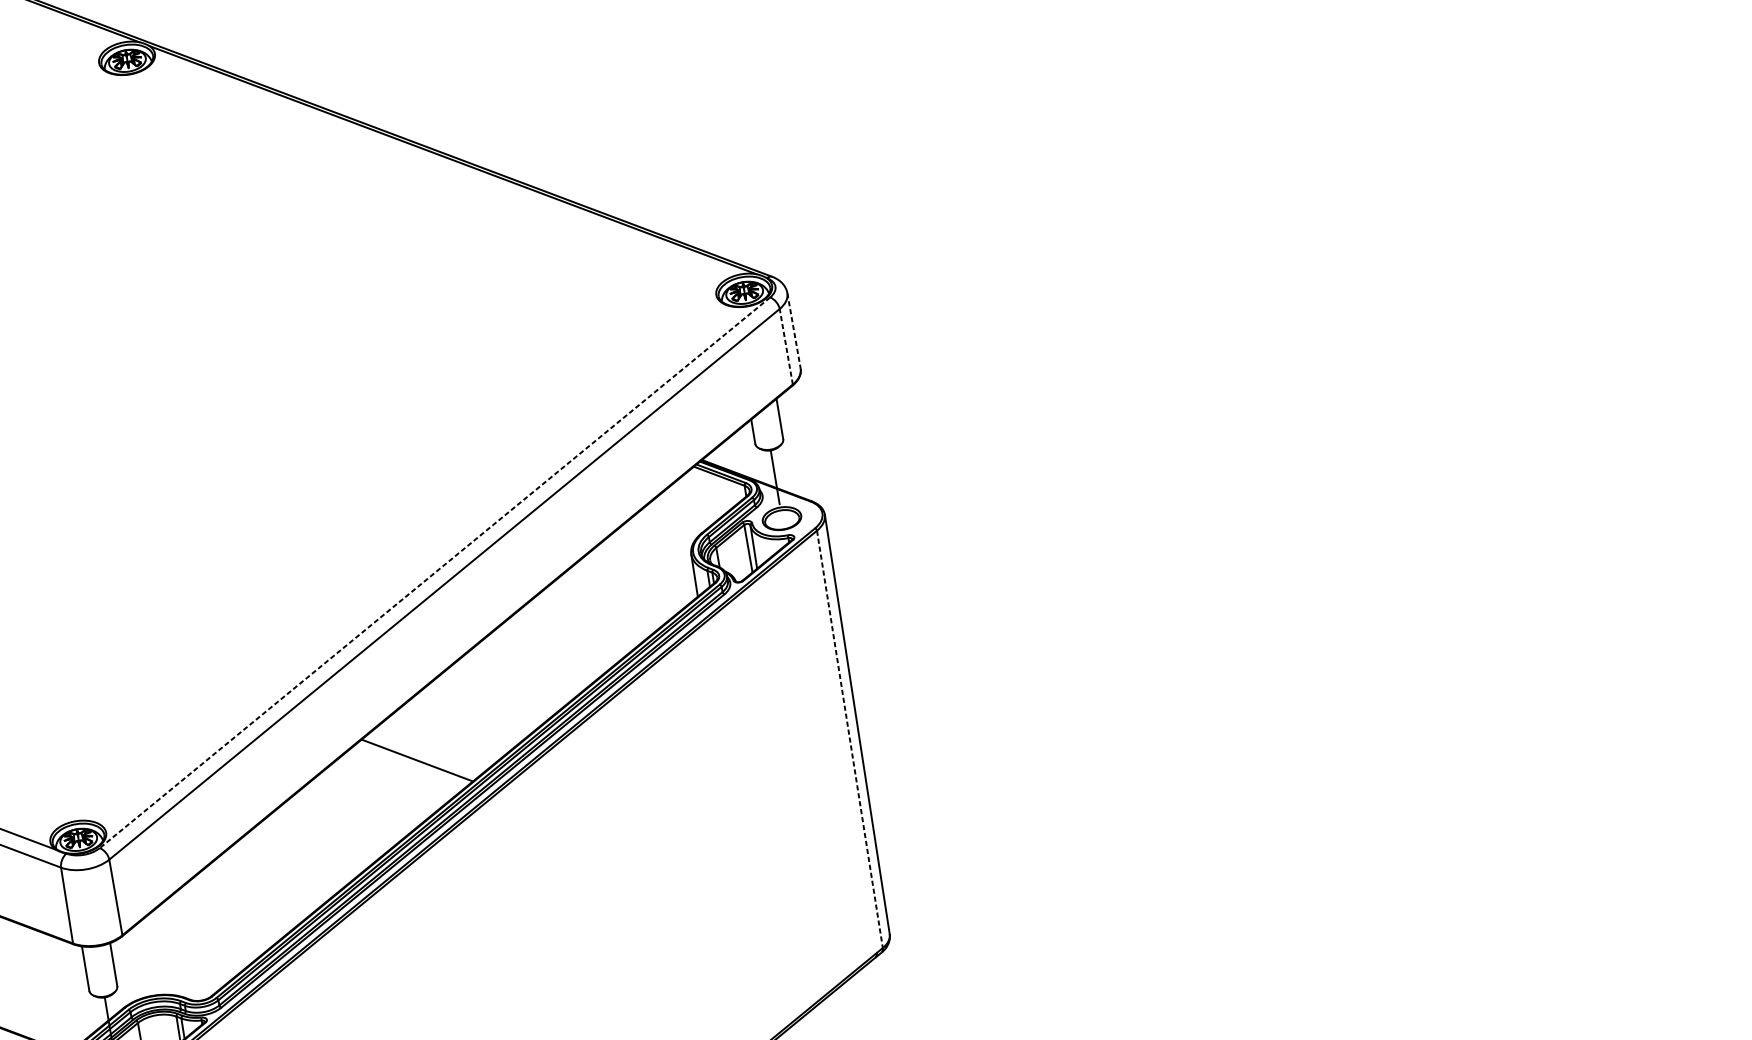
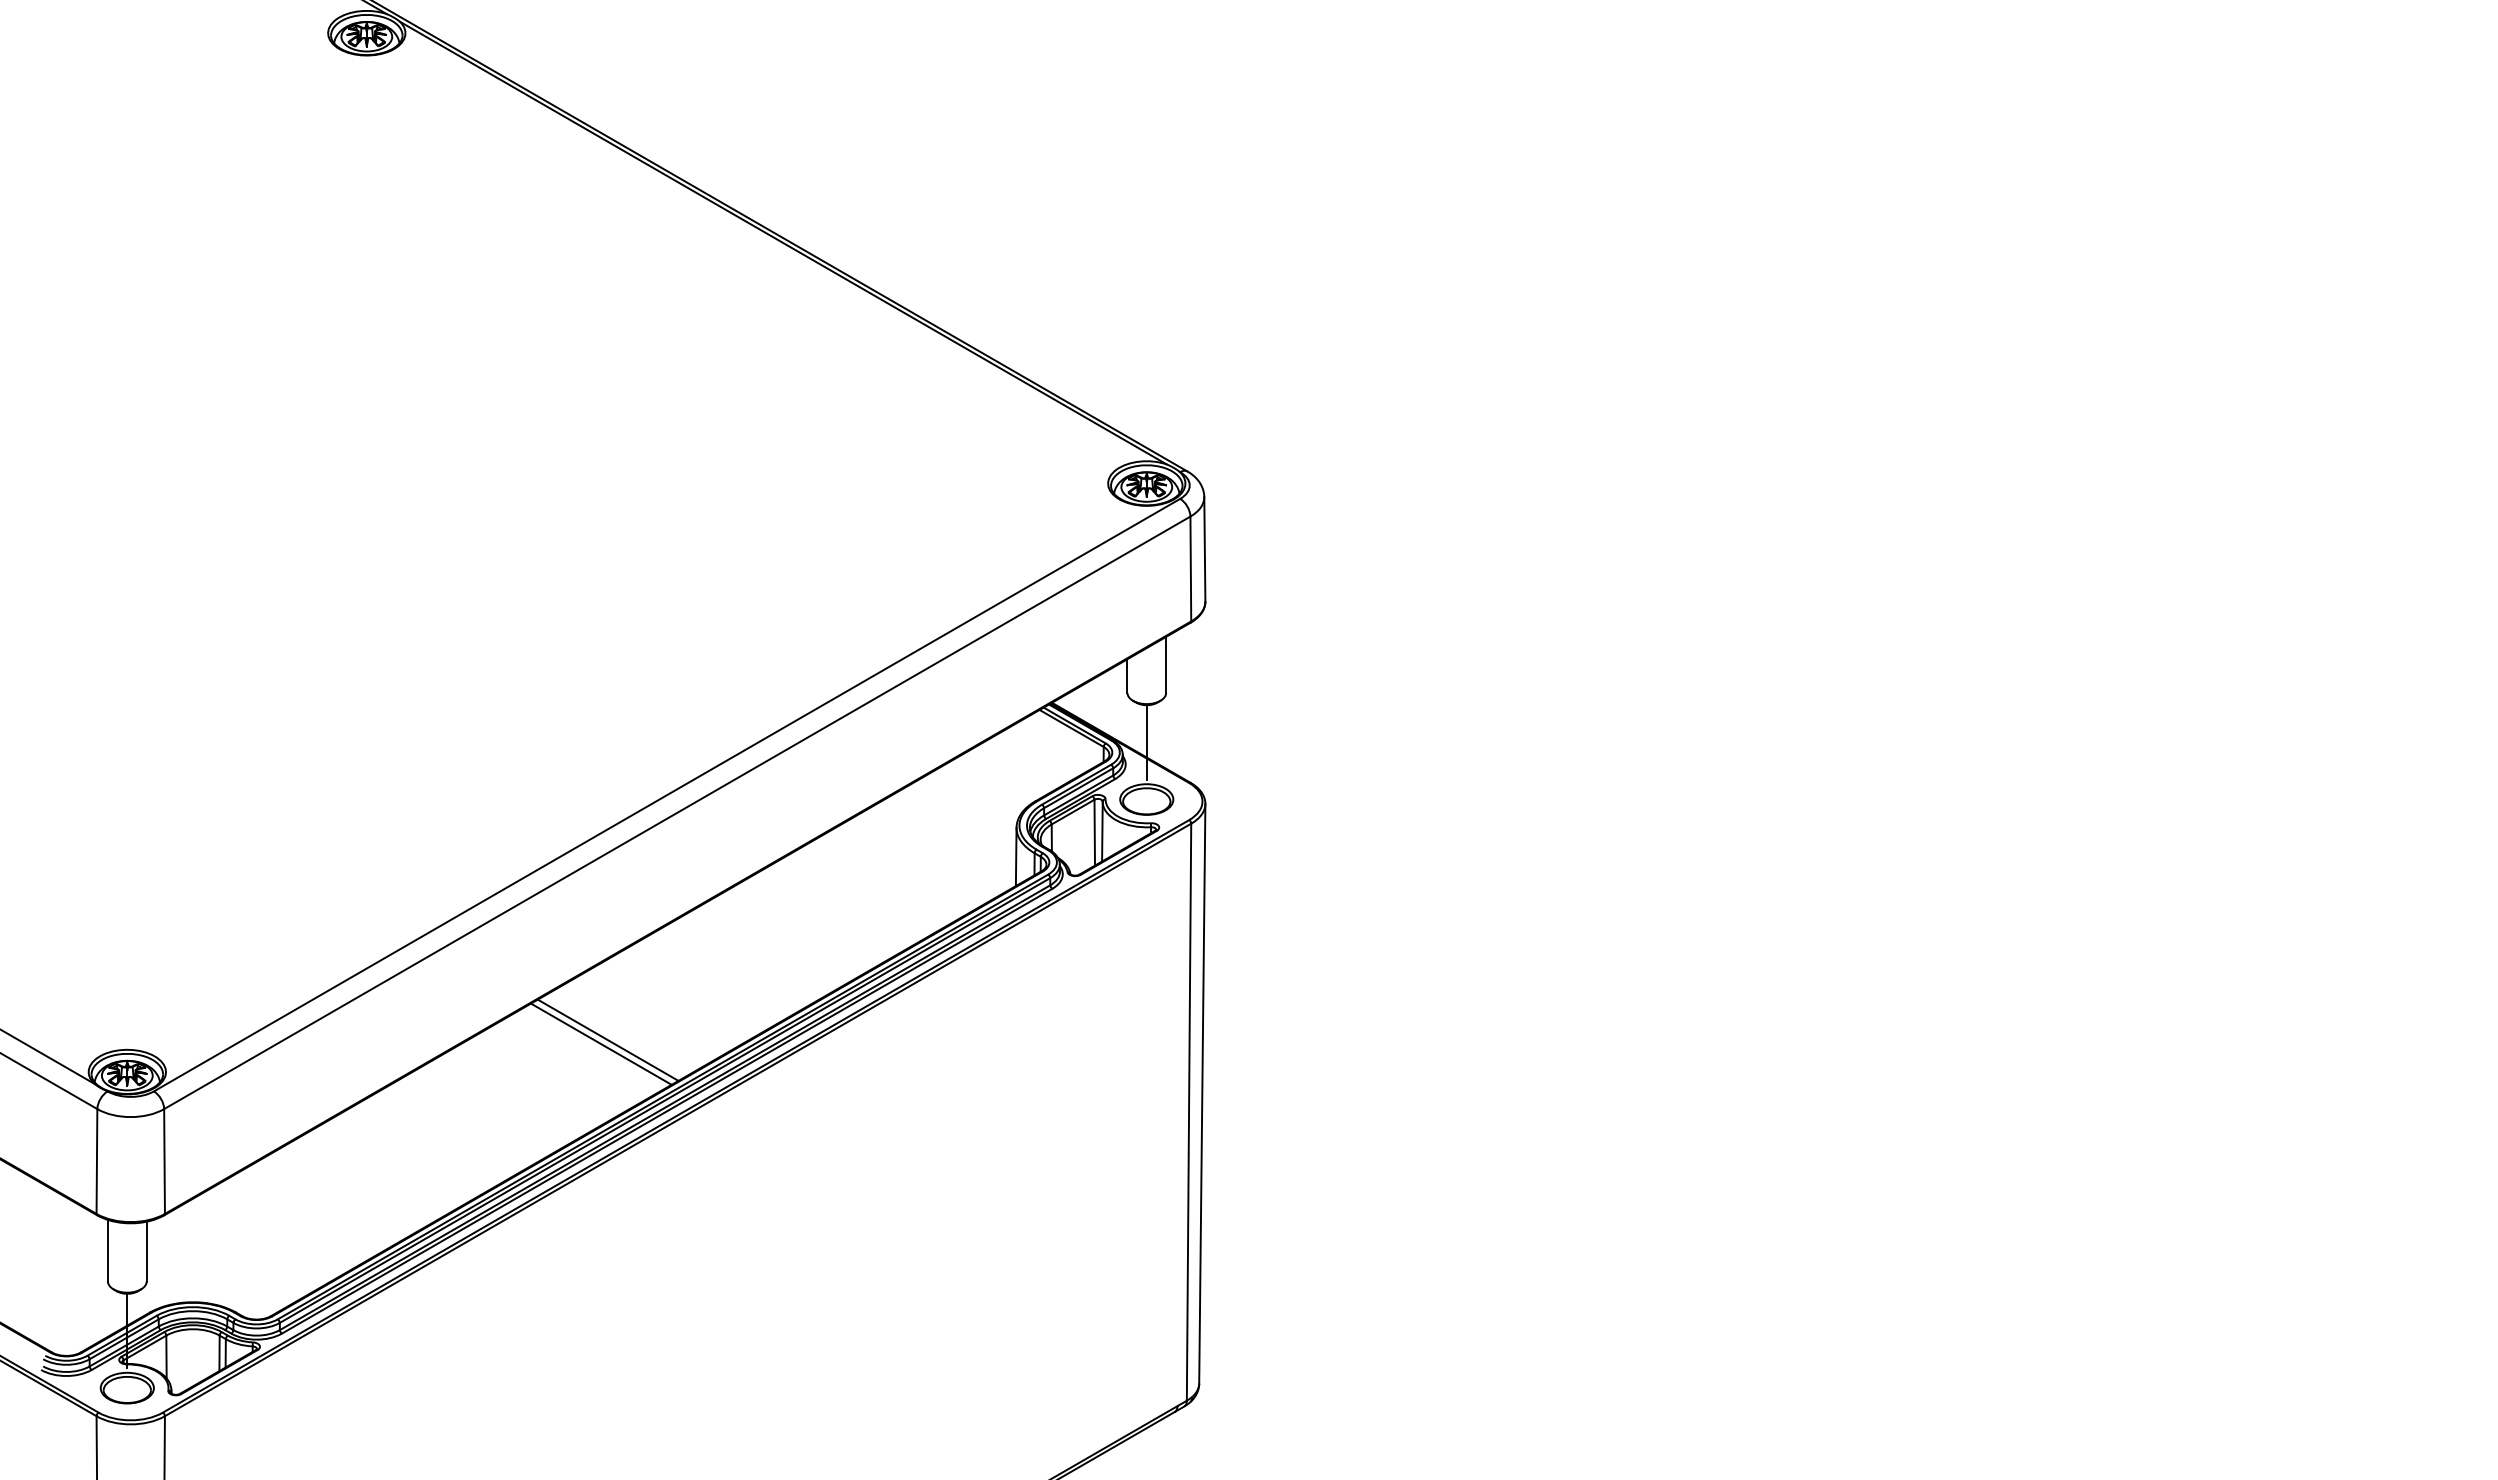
line: (793, 331) -> (1204, 549), dashed -> solid
line: (785, 346) -> (1190, 568), dashed -> solid
line: (435, 572) -> (667, 795), dashed -> solid
line: (850, 739) -> (1189, 1112), dashed -> solid
line: (421, 756) -> (607, 1039), added

